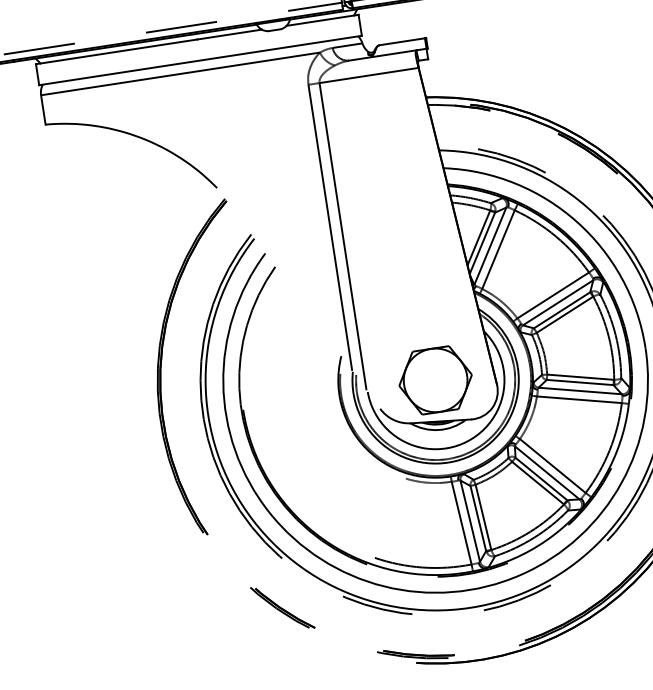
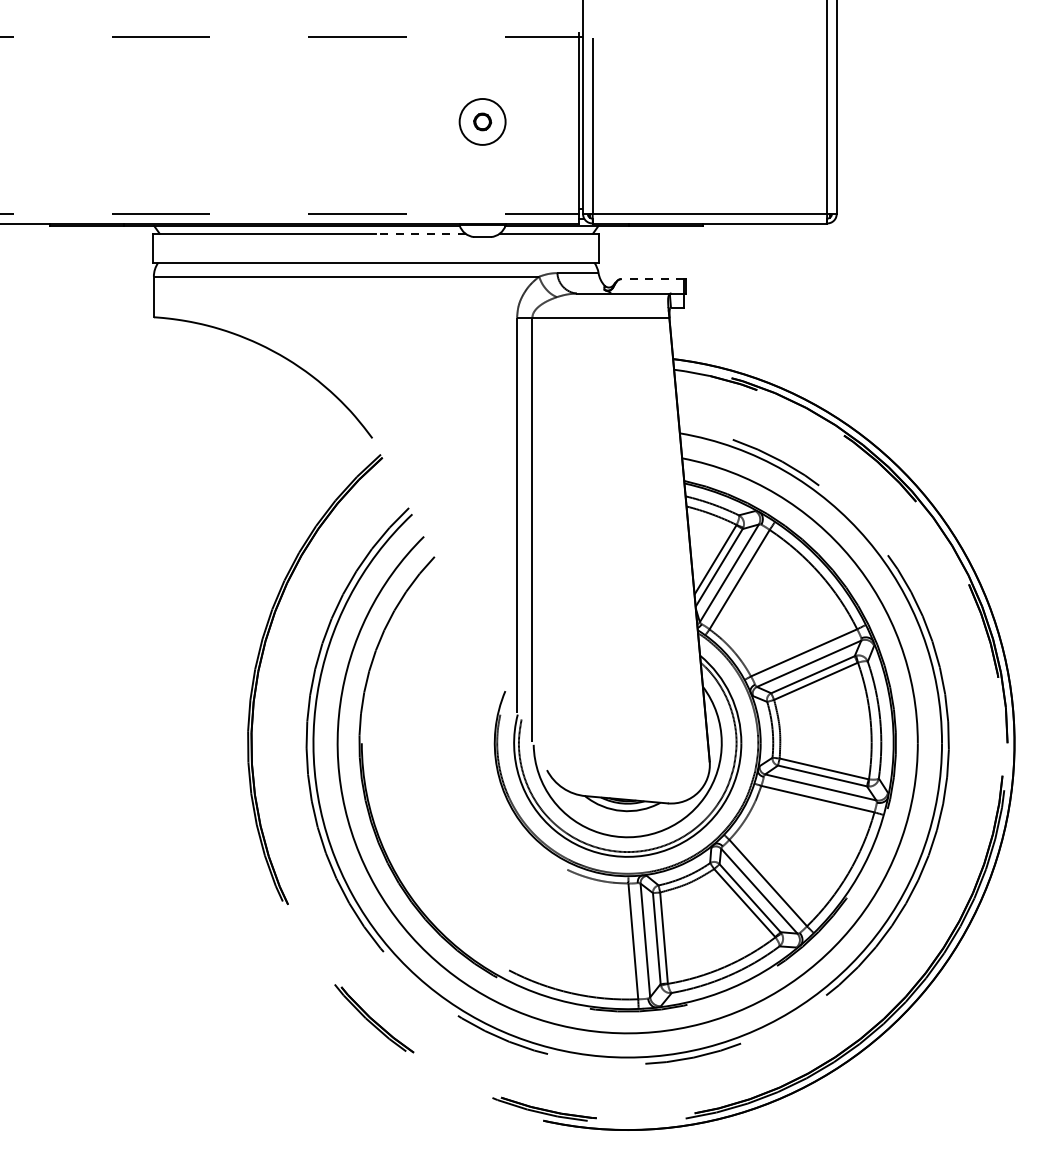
line: (229, 34) -> (420, 233), solid -> dashed
line: (402, 42) -> (652, 279), solid -> dashed
part: (435, 379) -> (627, 742), removed

